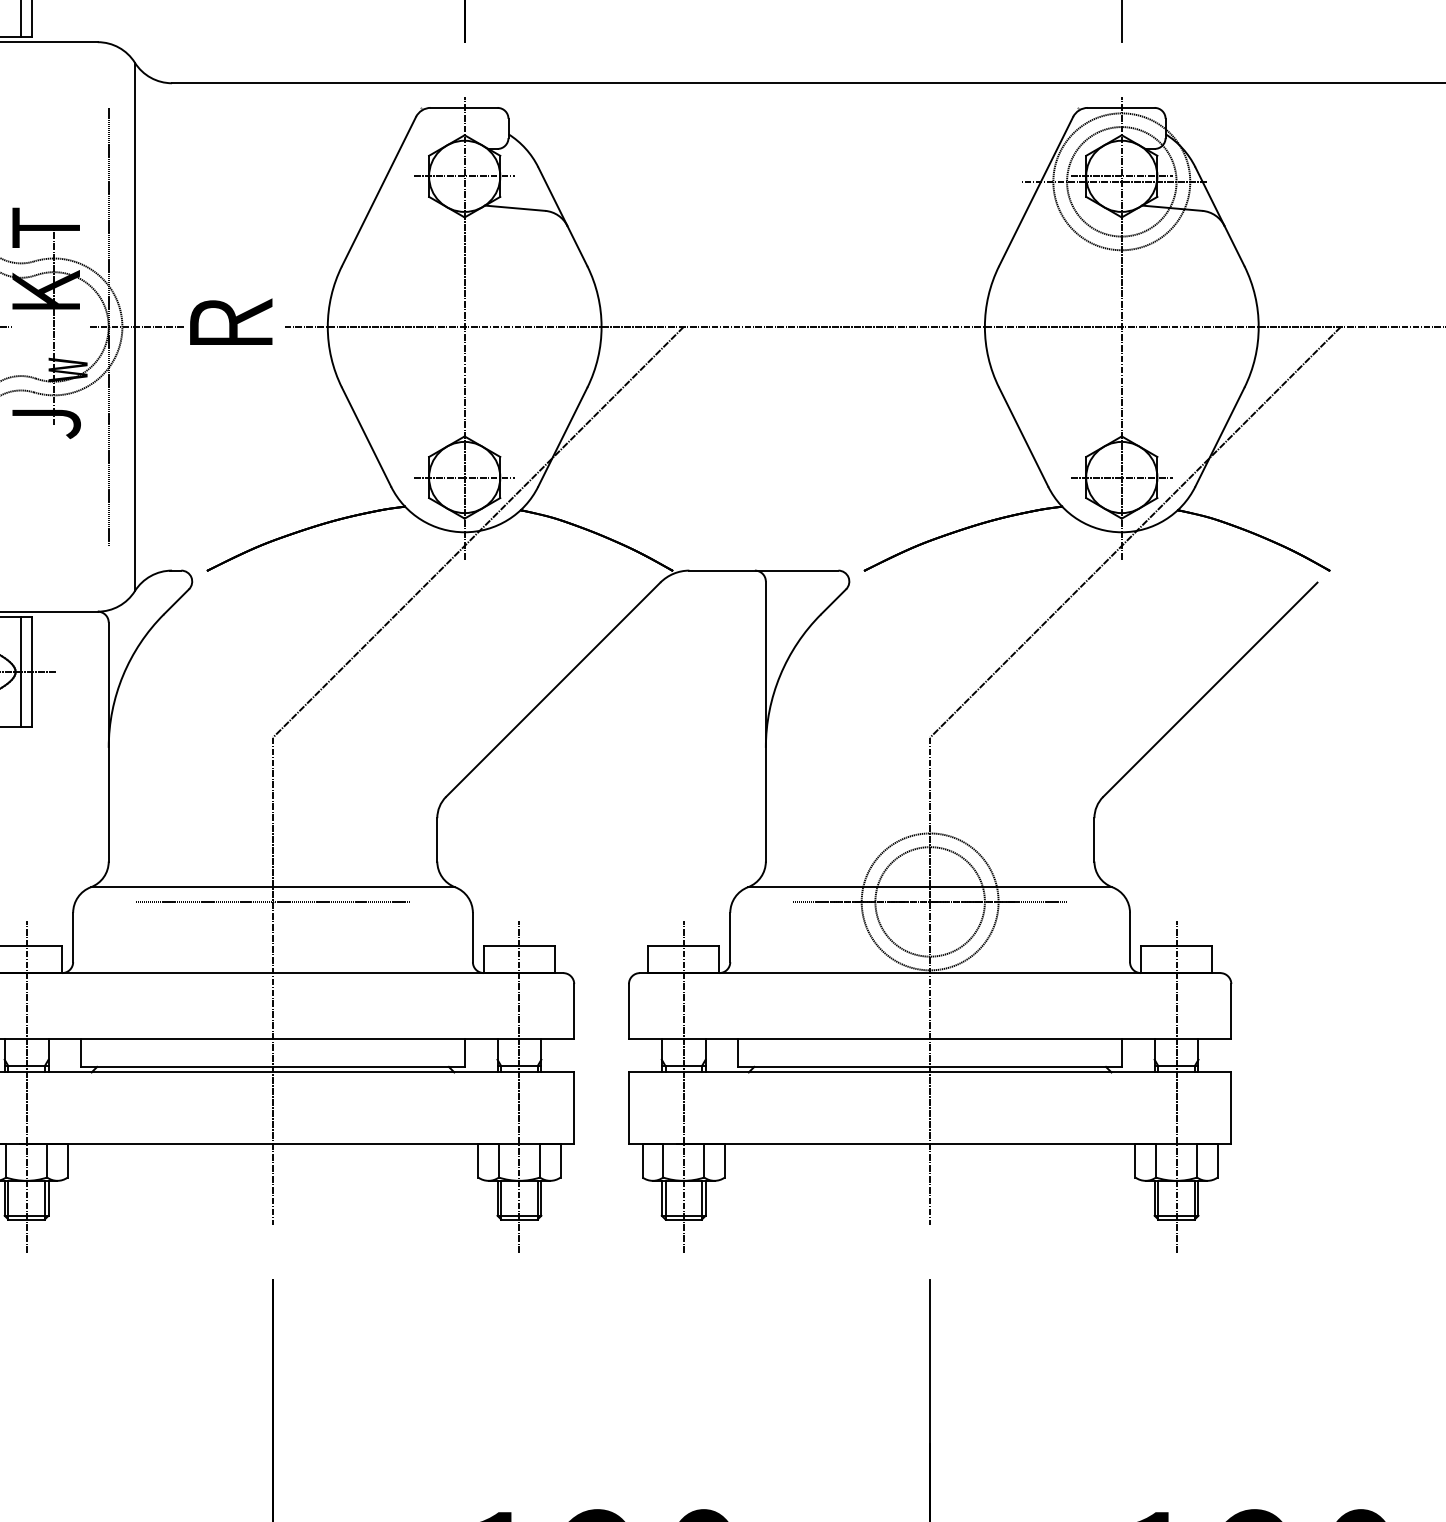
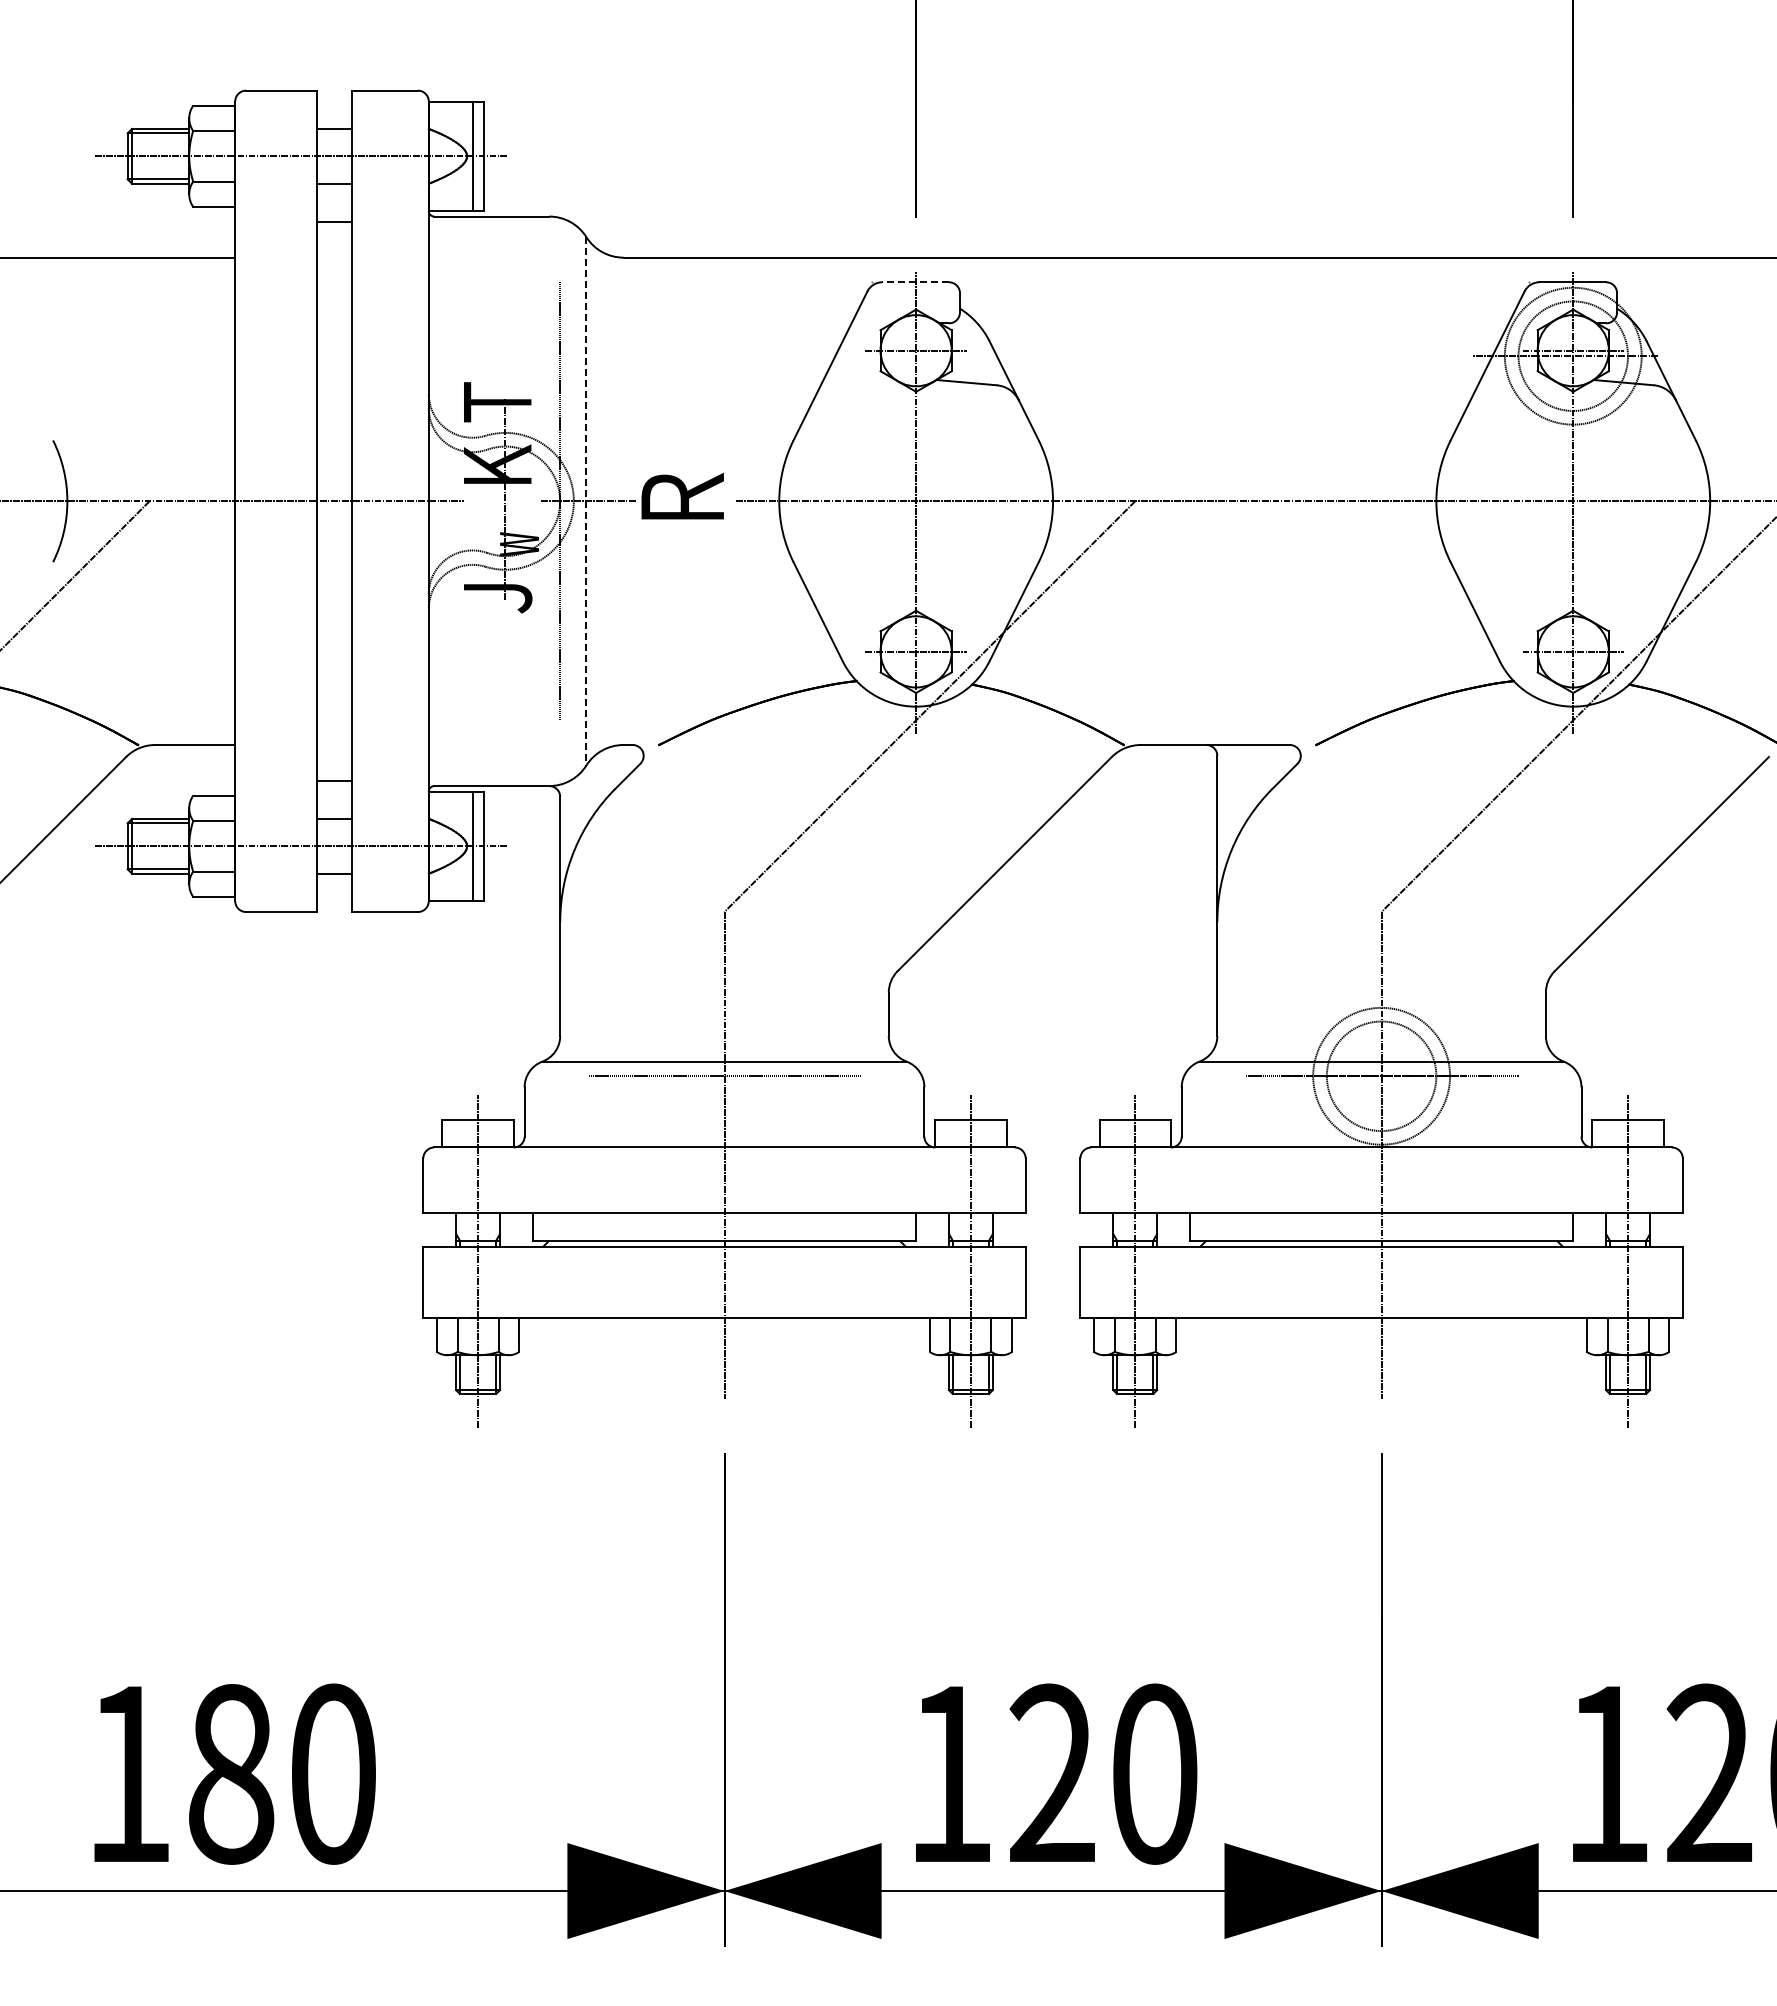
line: (464, 108) -> (915, 282), solid -> dashed
line: (135, 327) -> (586, 501), solid -> dashed

